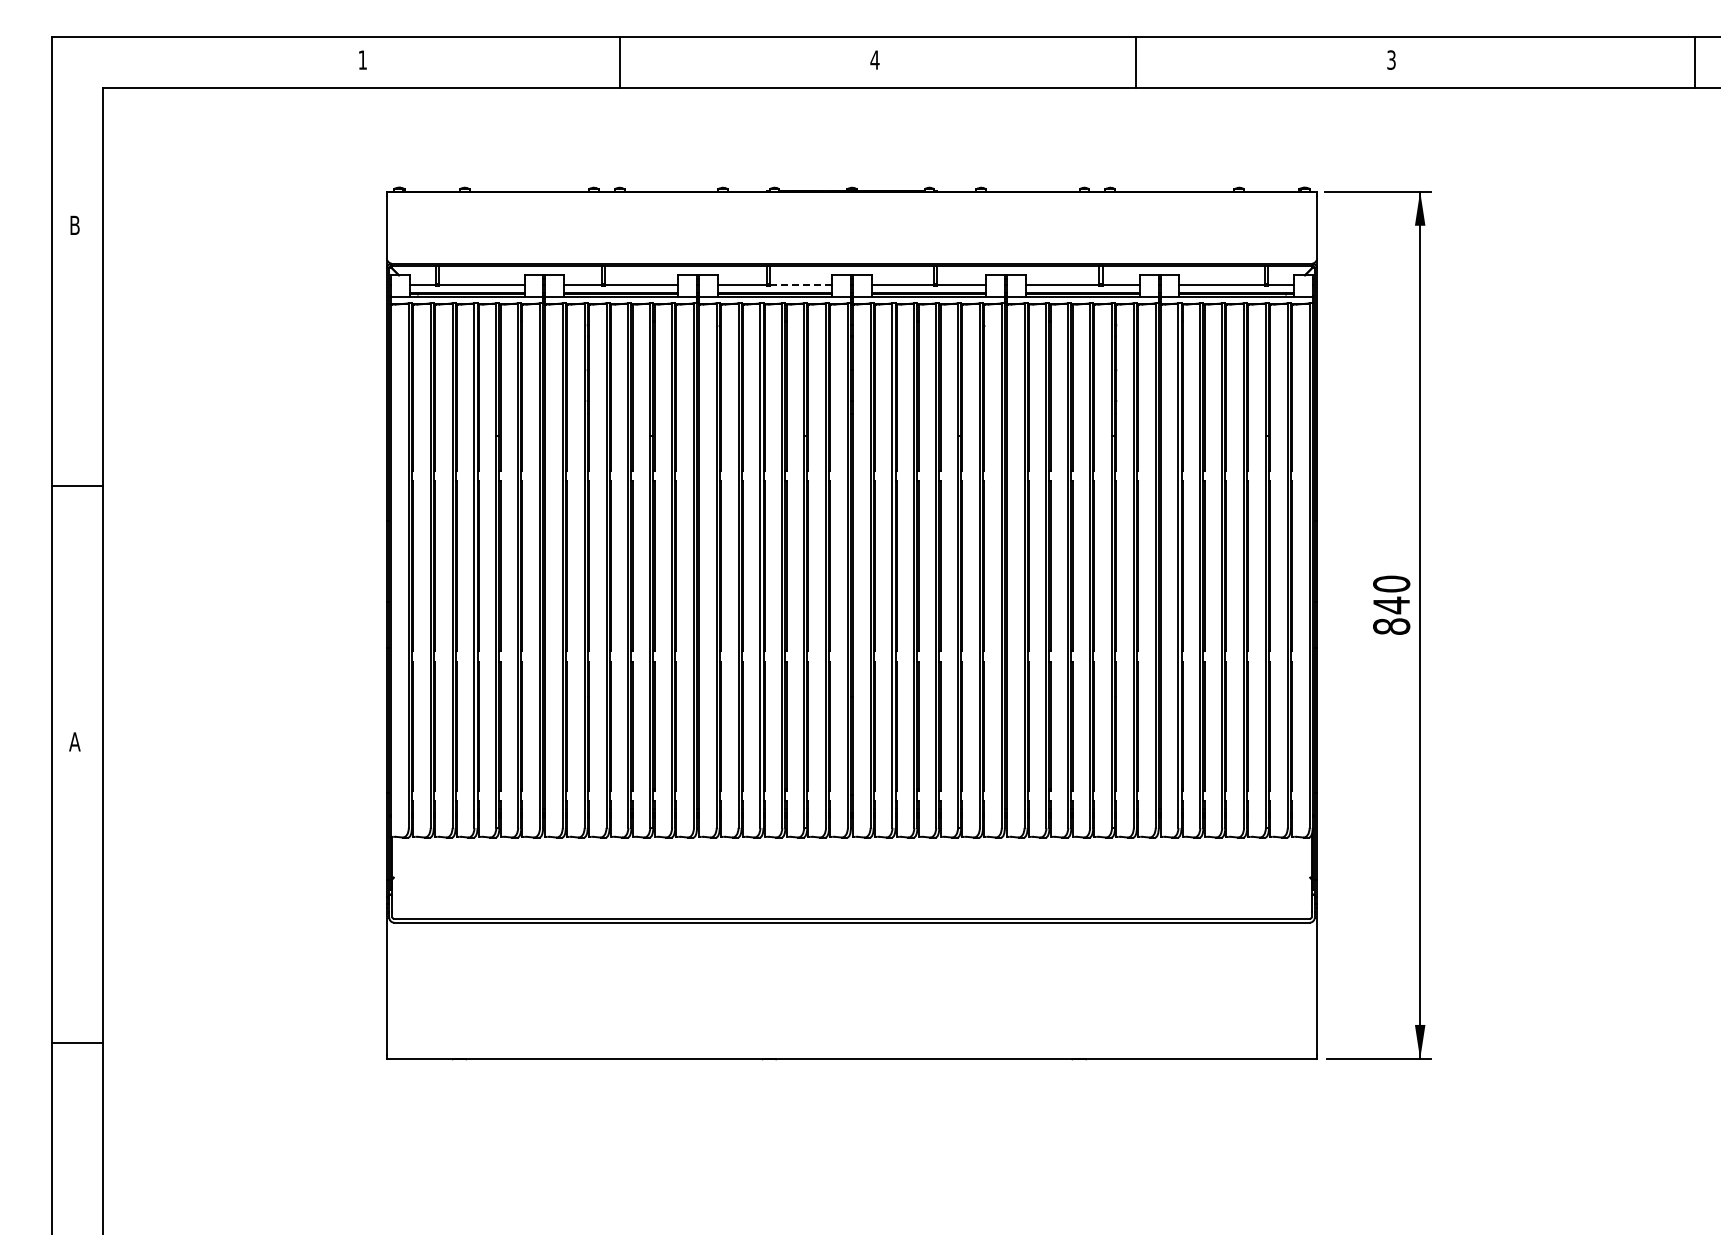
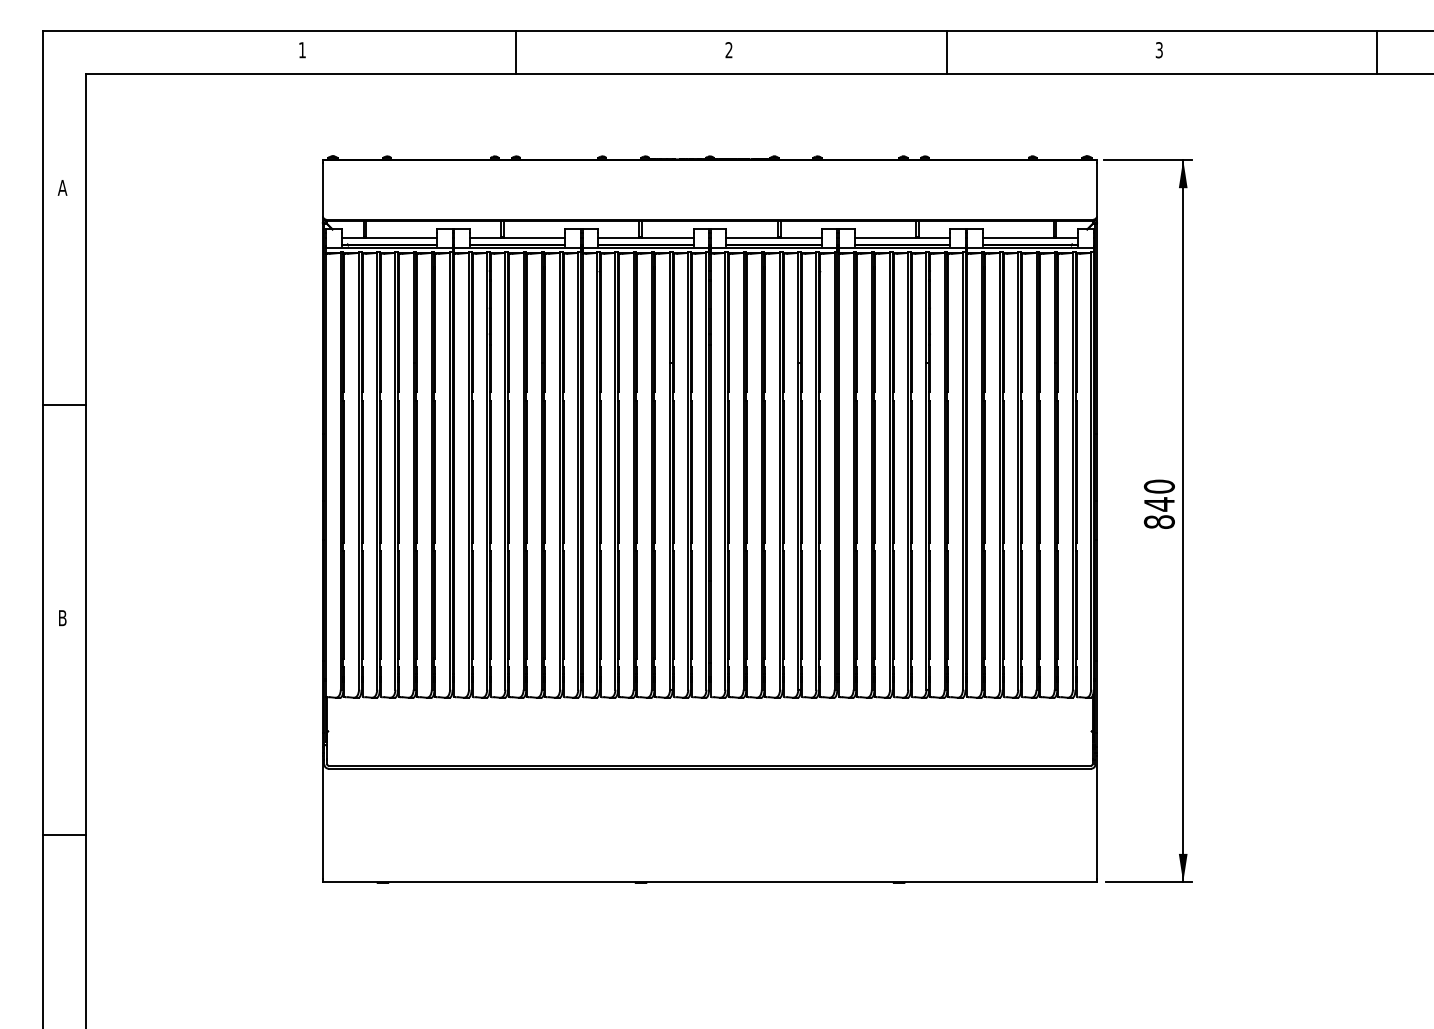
text: (874, 59) -> (728, 49), 4 -> 2
line: (1694, 62) -> (1376, 52), moved
text: (74, 224) -> (62, 187), B -> A
line: (800, 285) -> (667, 237), dashed -> solid
text: (74, 741) -> (62, 617), A -> B
line: (77, 1042) -> (64, 835), moved

